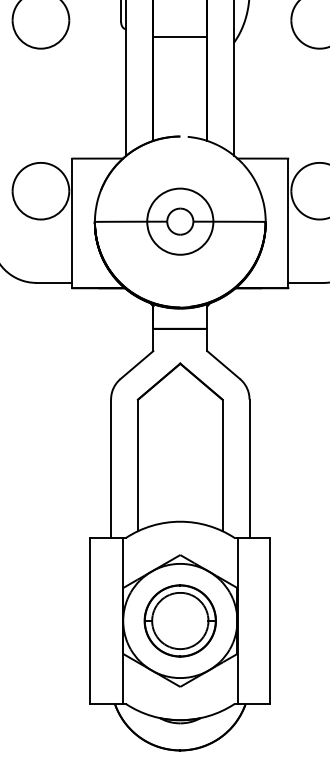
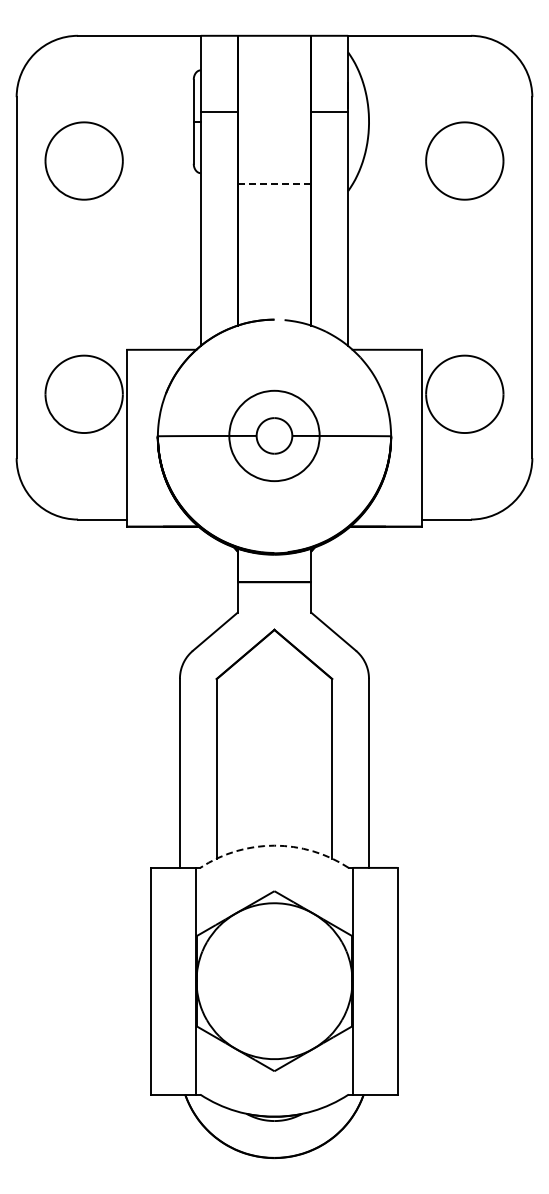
line: (180, 36) -> (274, 183), solid -> dashed
arc: (180, 521) -> (274, 845), solid -> dashed
part: (180, 620) -> (274, 980), removed

